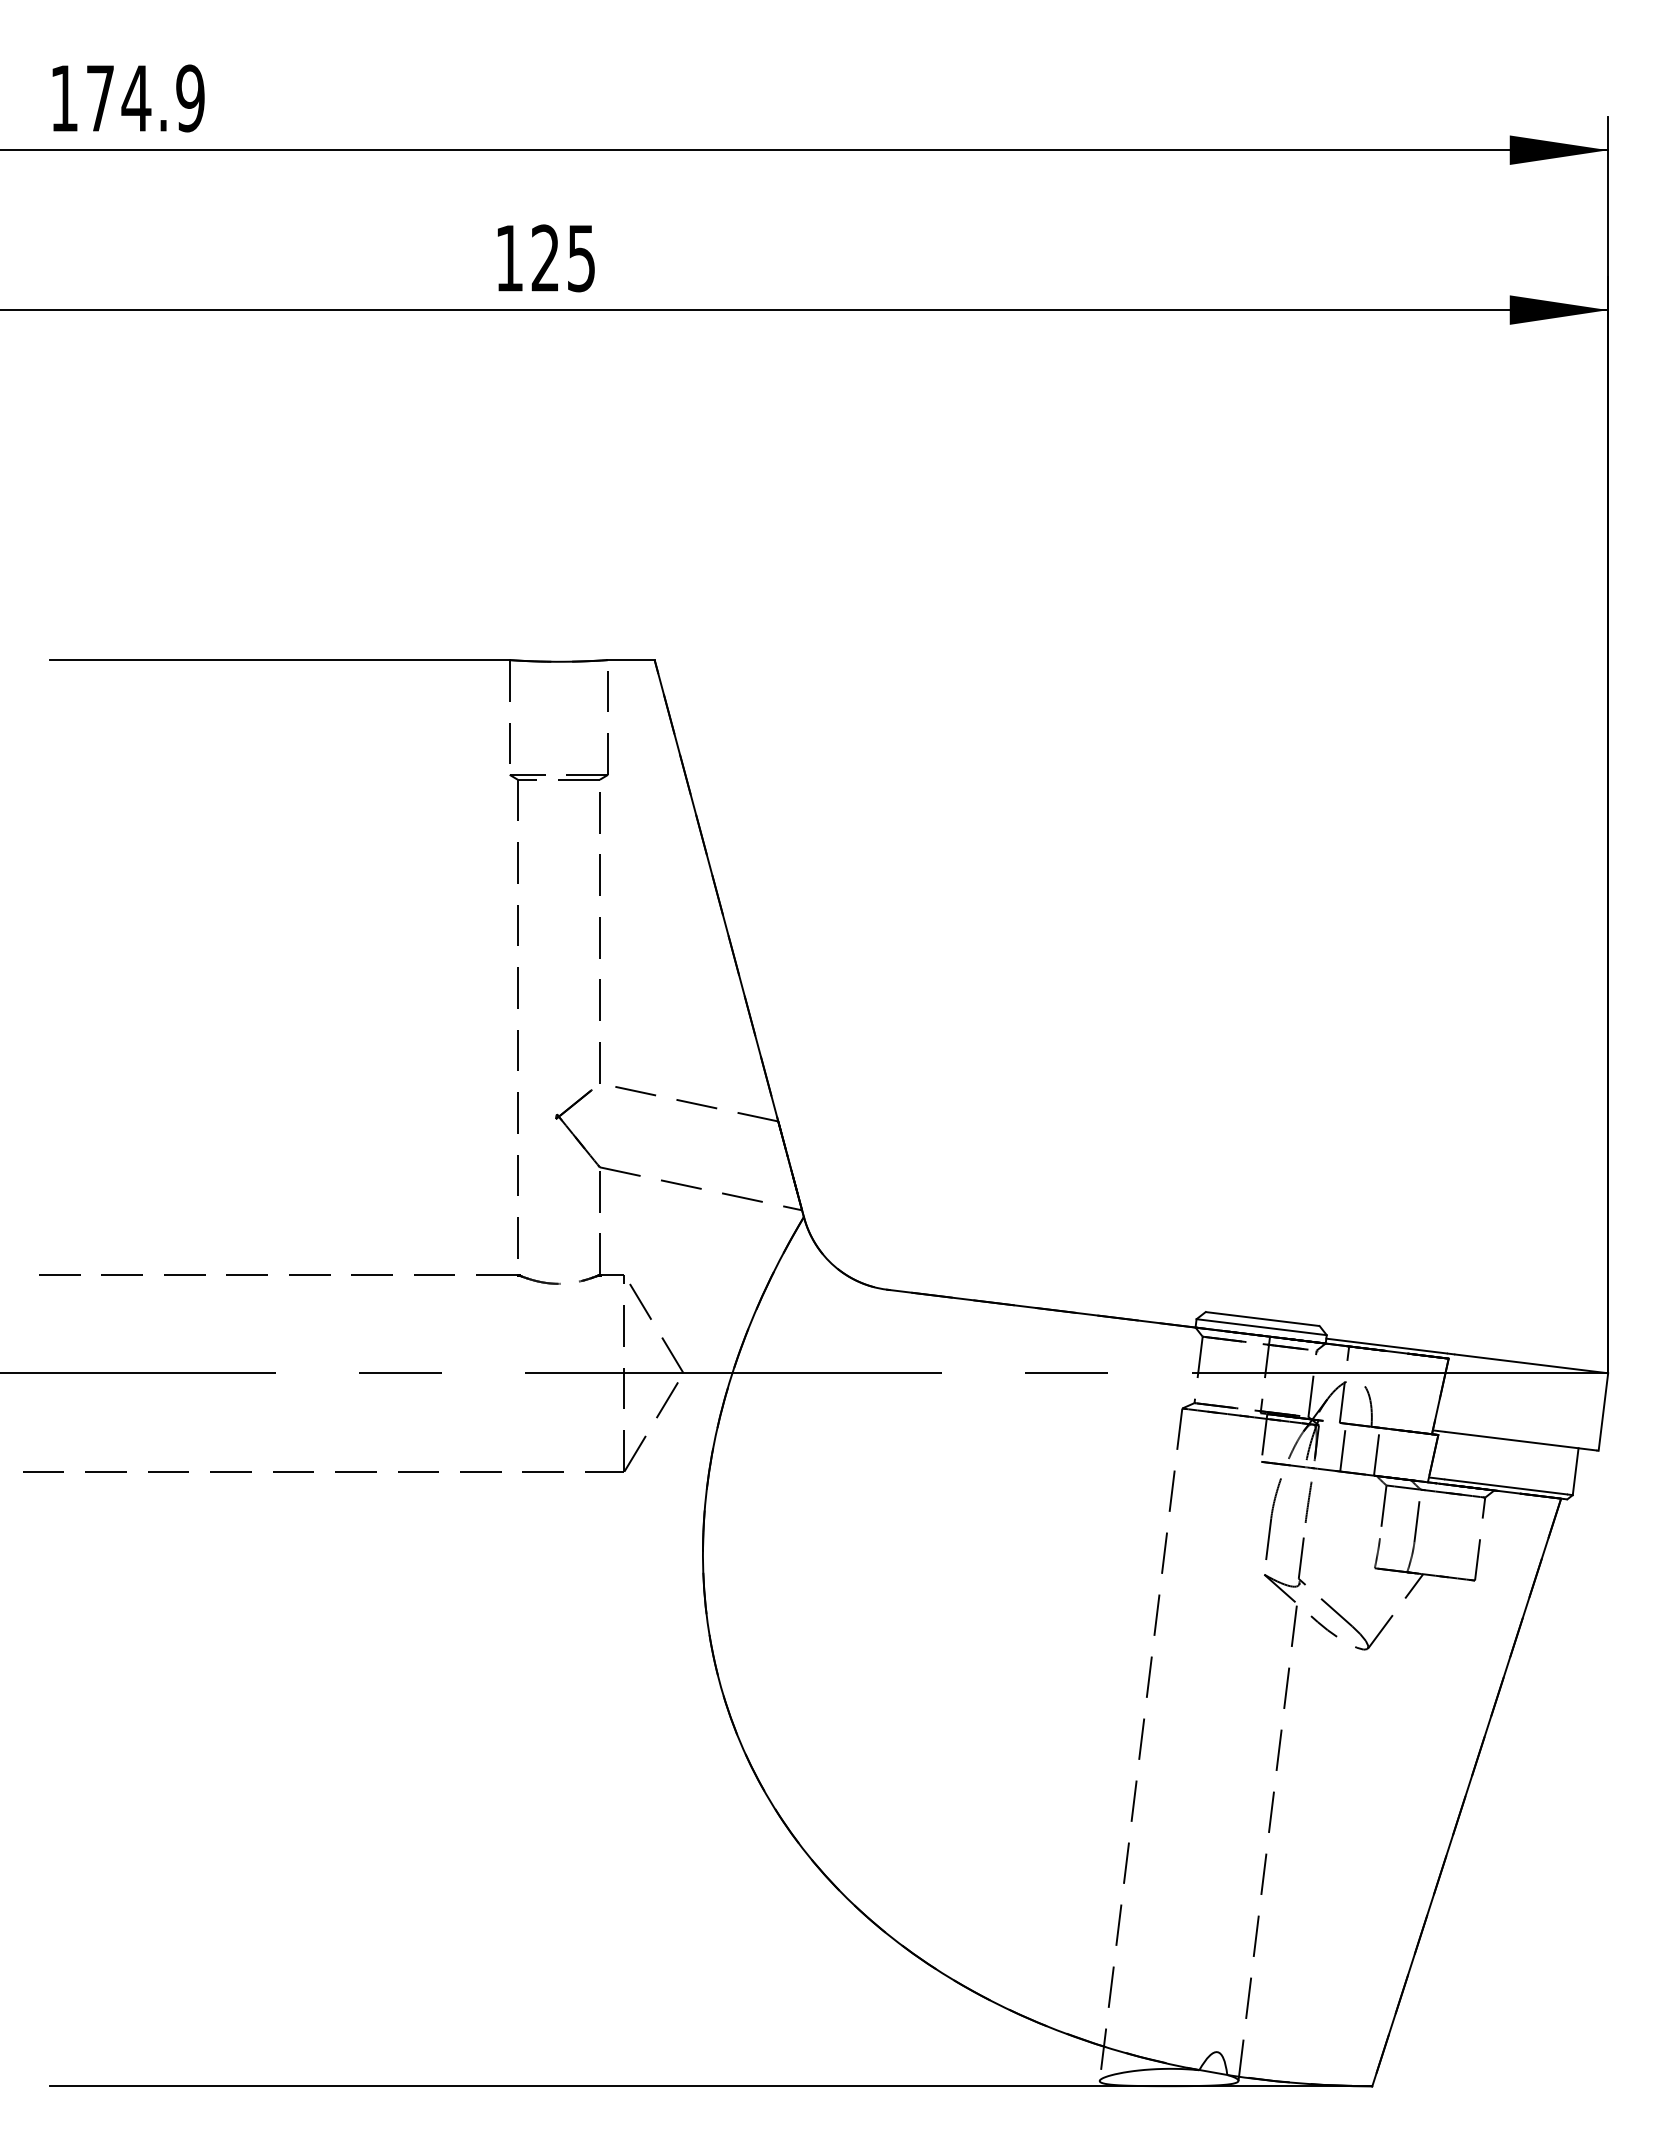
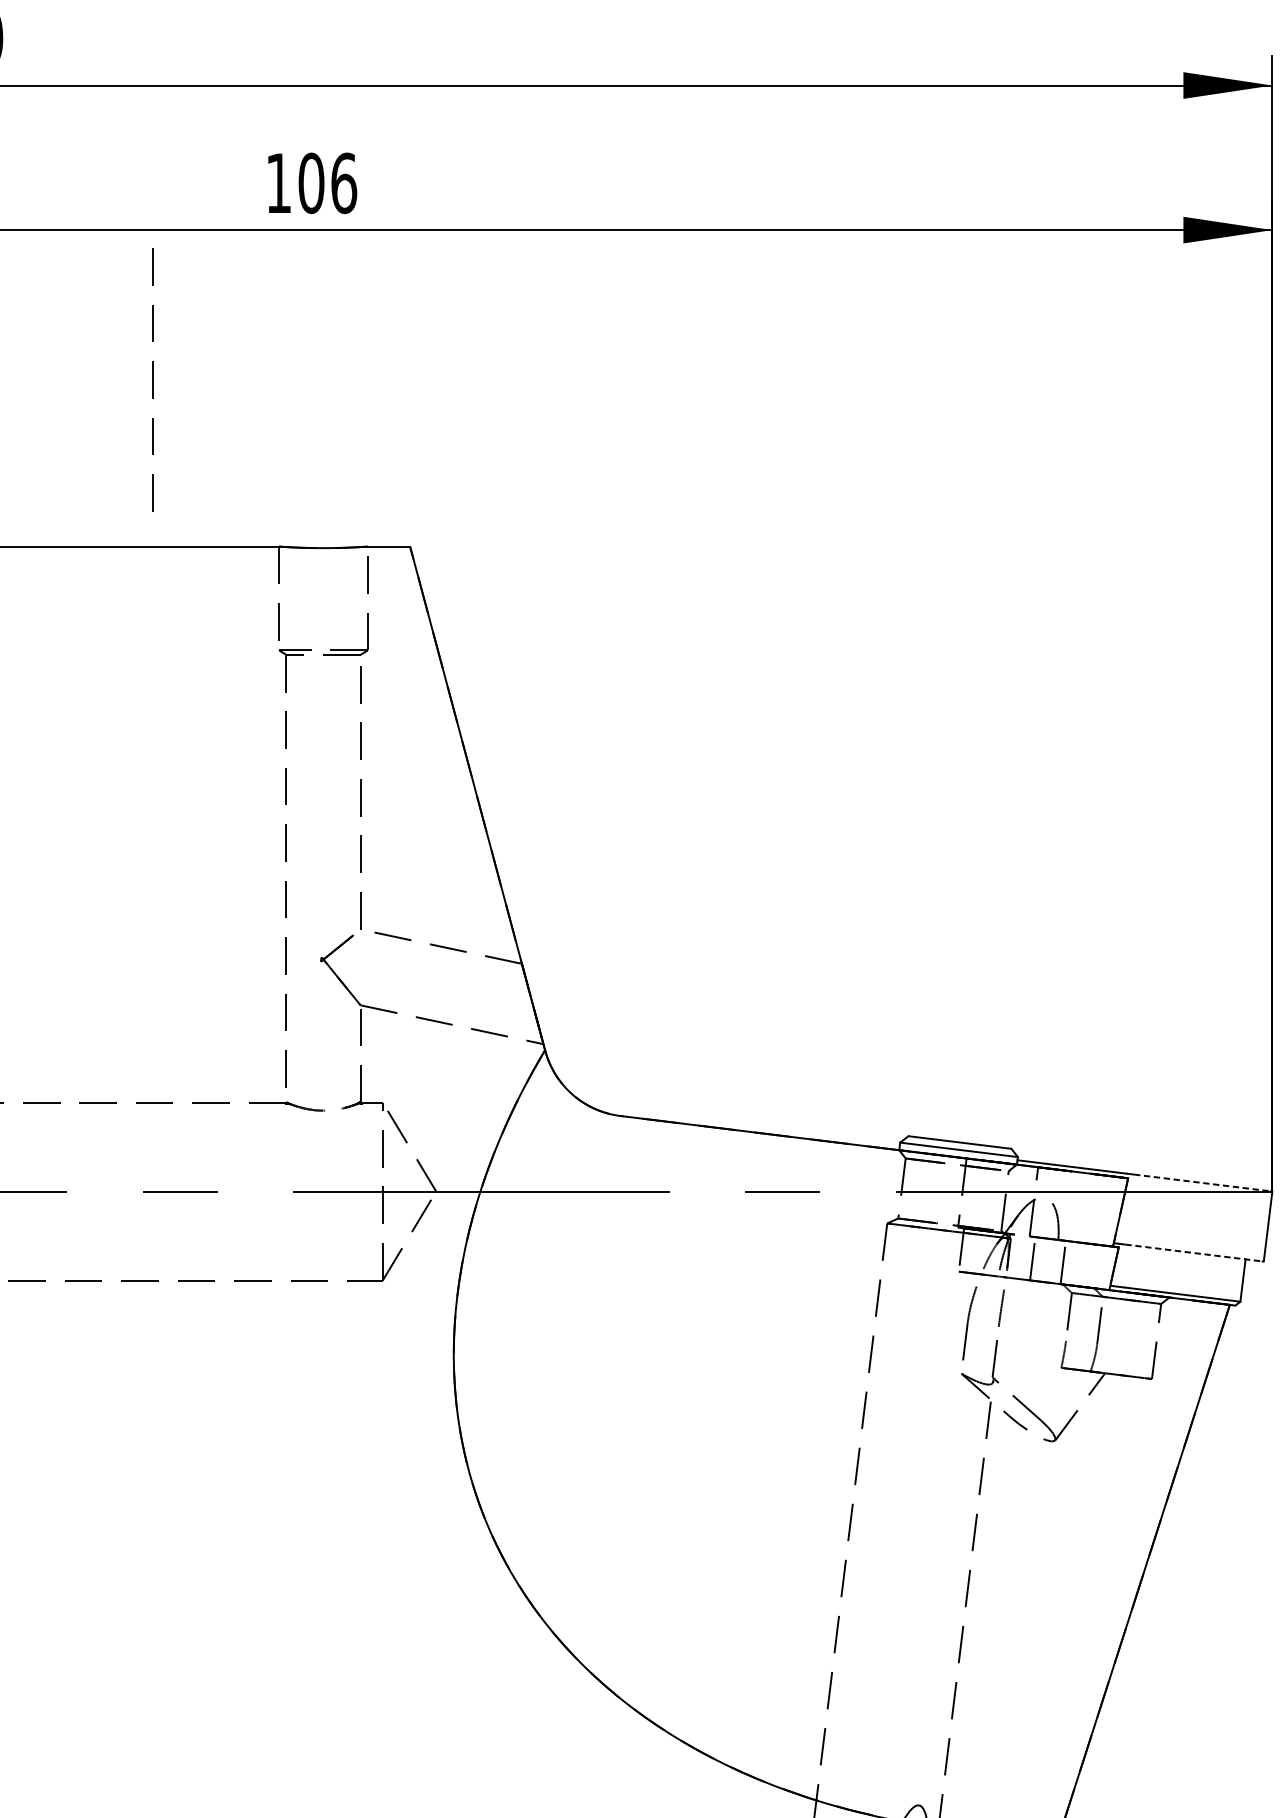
text: (563, 258) -> (327, 183), 125 -> 106
line: (369, 475) -> (152, 379), added
line: (1530, 1363) -> (1202, 1182), solid -> dashed
line: (1521, 1441) -> (1194, 1253), solid -> dashed

